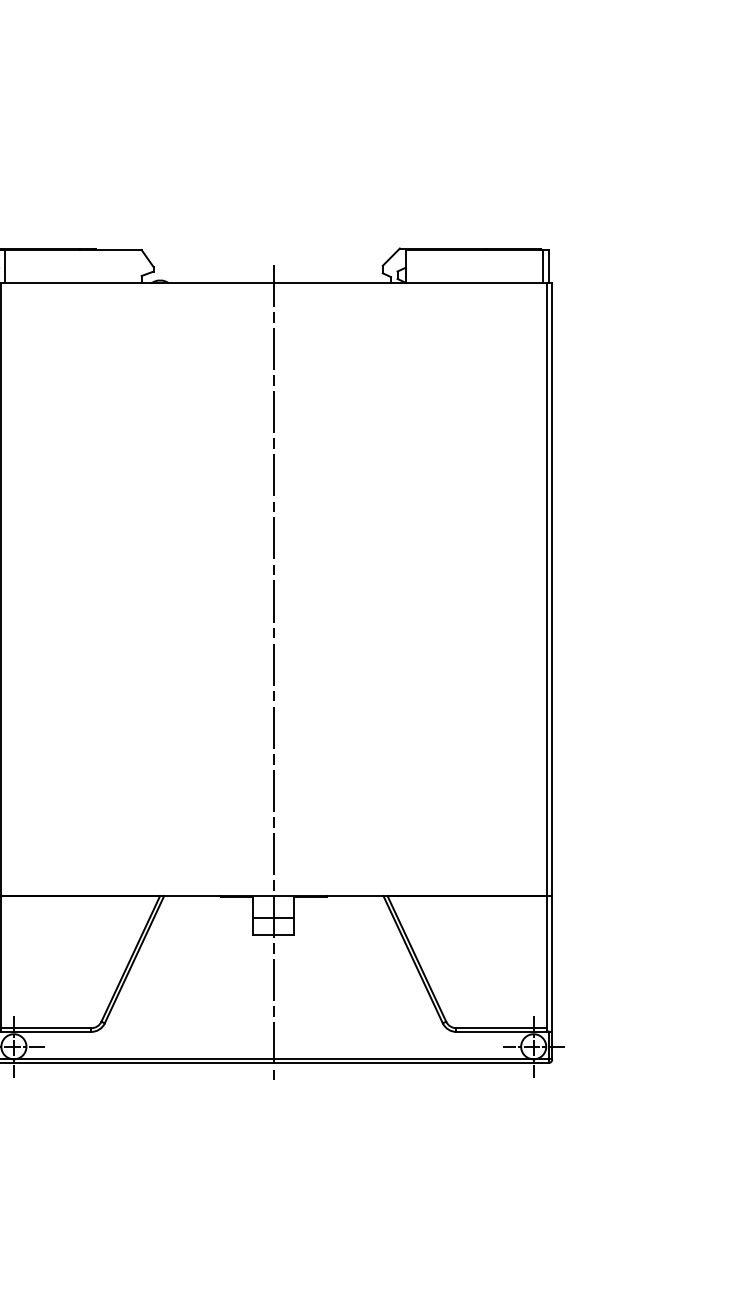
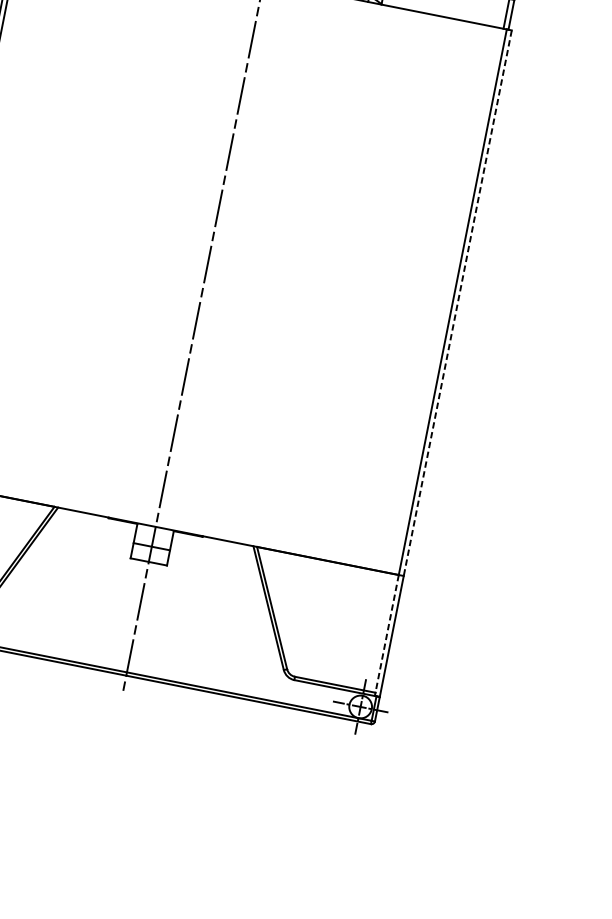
line: (552, 590) -> (457, 303), solid -> dashed
line: (546, 962) -> (386, 634), solid -> dashed

